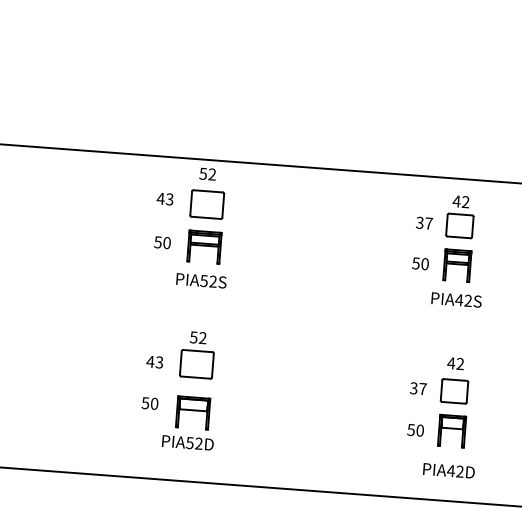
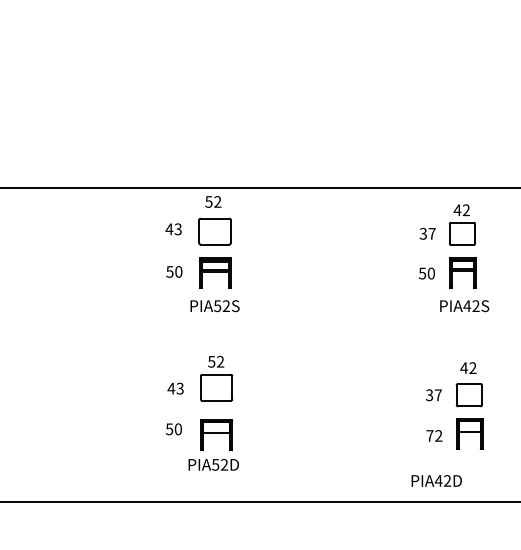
text: (415, 429) -> (434, 435), 50 -> 72
text: (448, 470) -> (436, 480), moved

